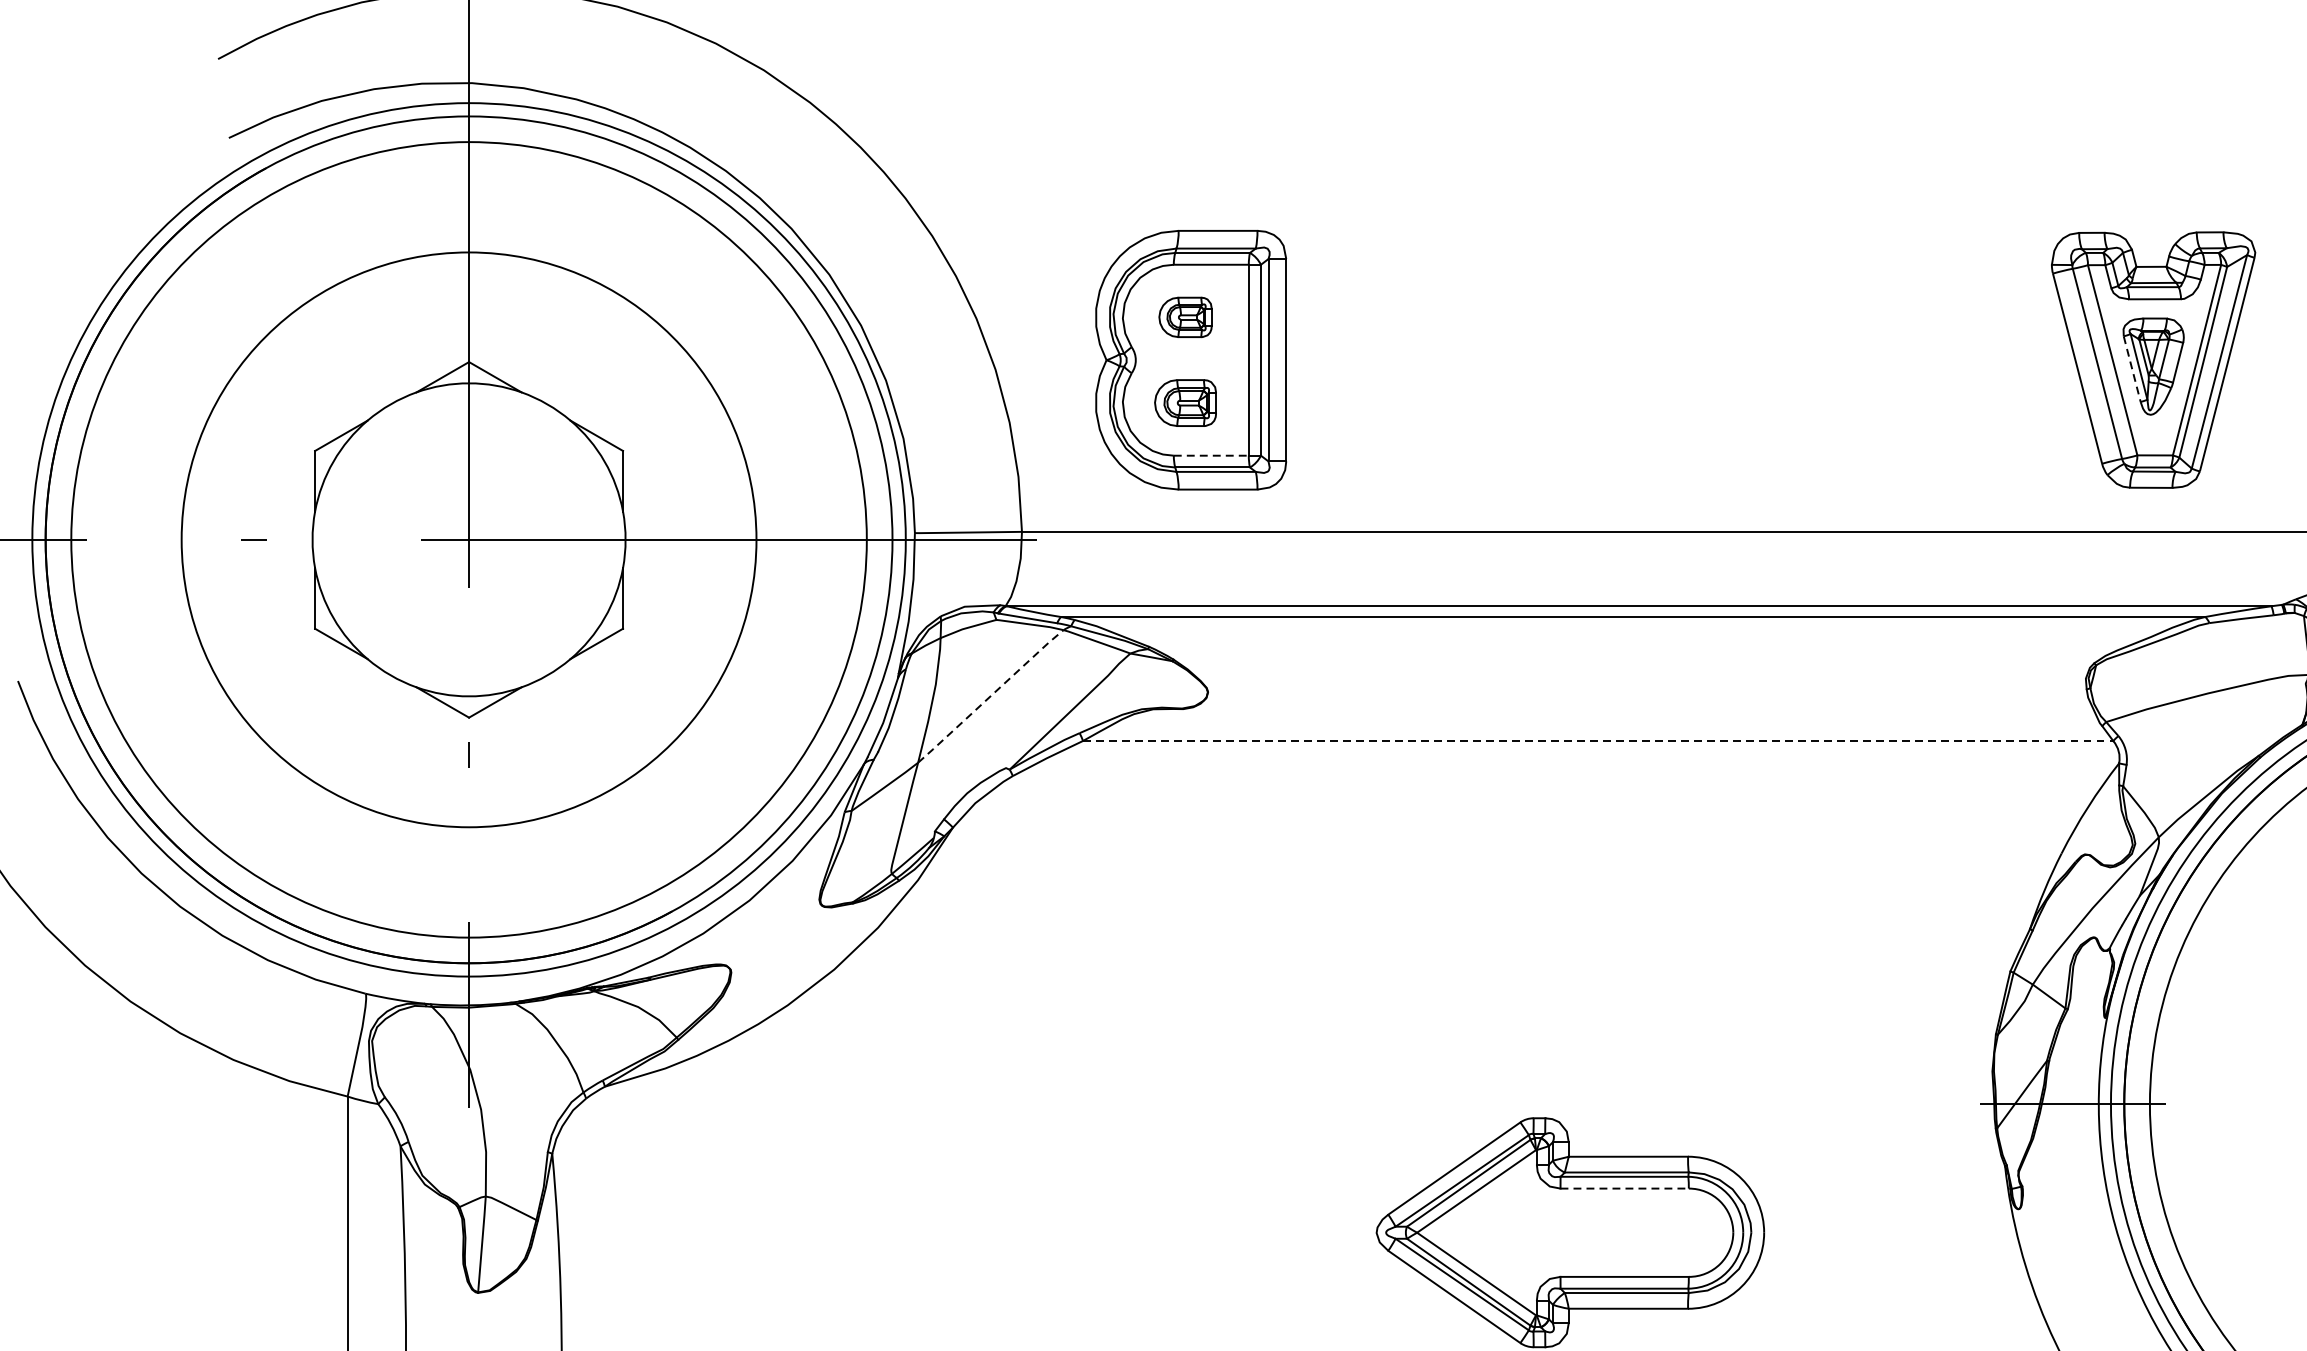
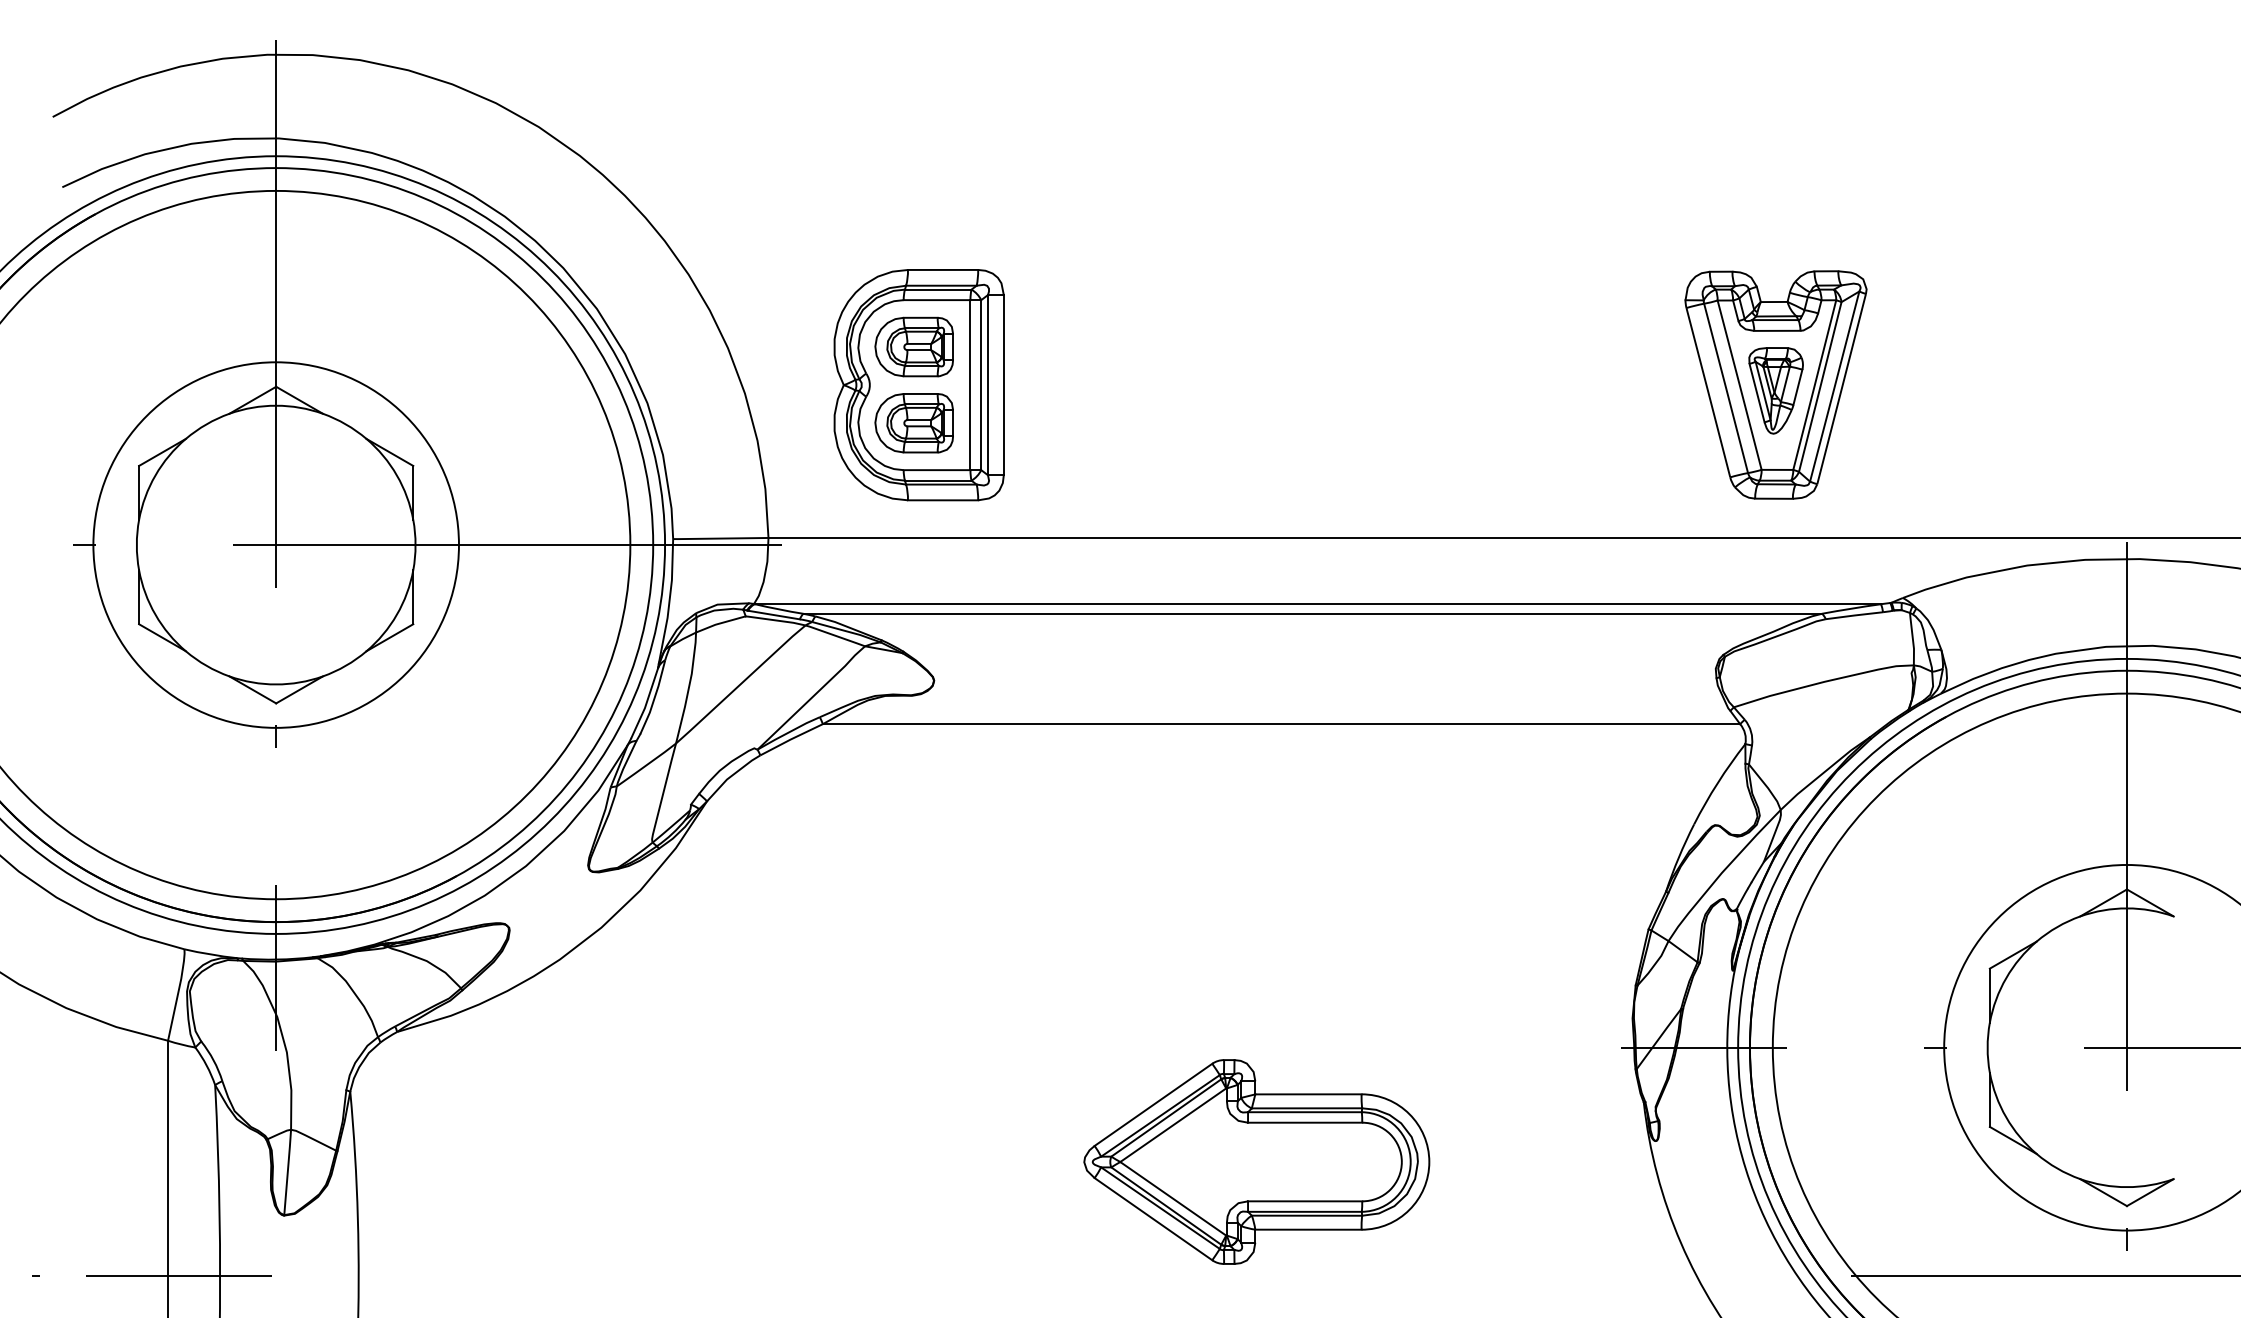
part: (1184, 316) -> (913, 346), size x1.67
line: (2132, 369) -> (1757, 393), dashed -> solid
part: (1184, 403) -> (913, 423), size x1.43
line: (1211, 456) -> (937, 470), dashed -> solid
circle: (468, 539) -> (275, 544), size x0.71
line: (990, 696) -> (740, 684), dashed -> solid
line: (1598, 741) -> (1281, 724), dashed -> solid
line: (1625, 1188) -> (1305, 1122), dashed -> solid

